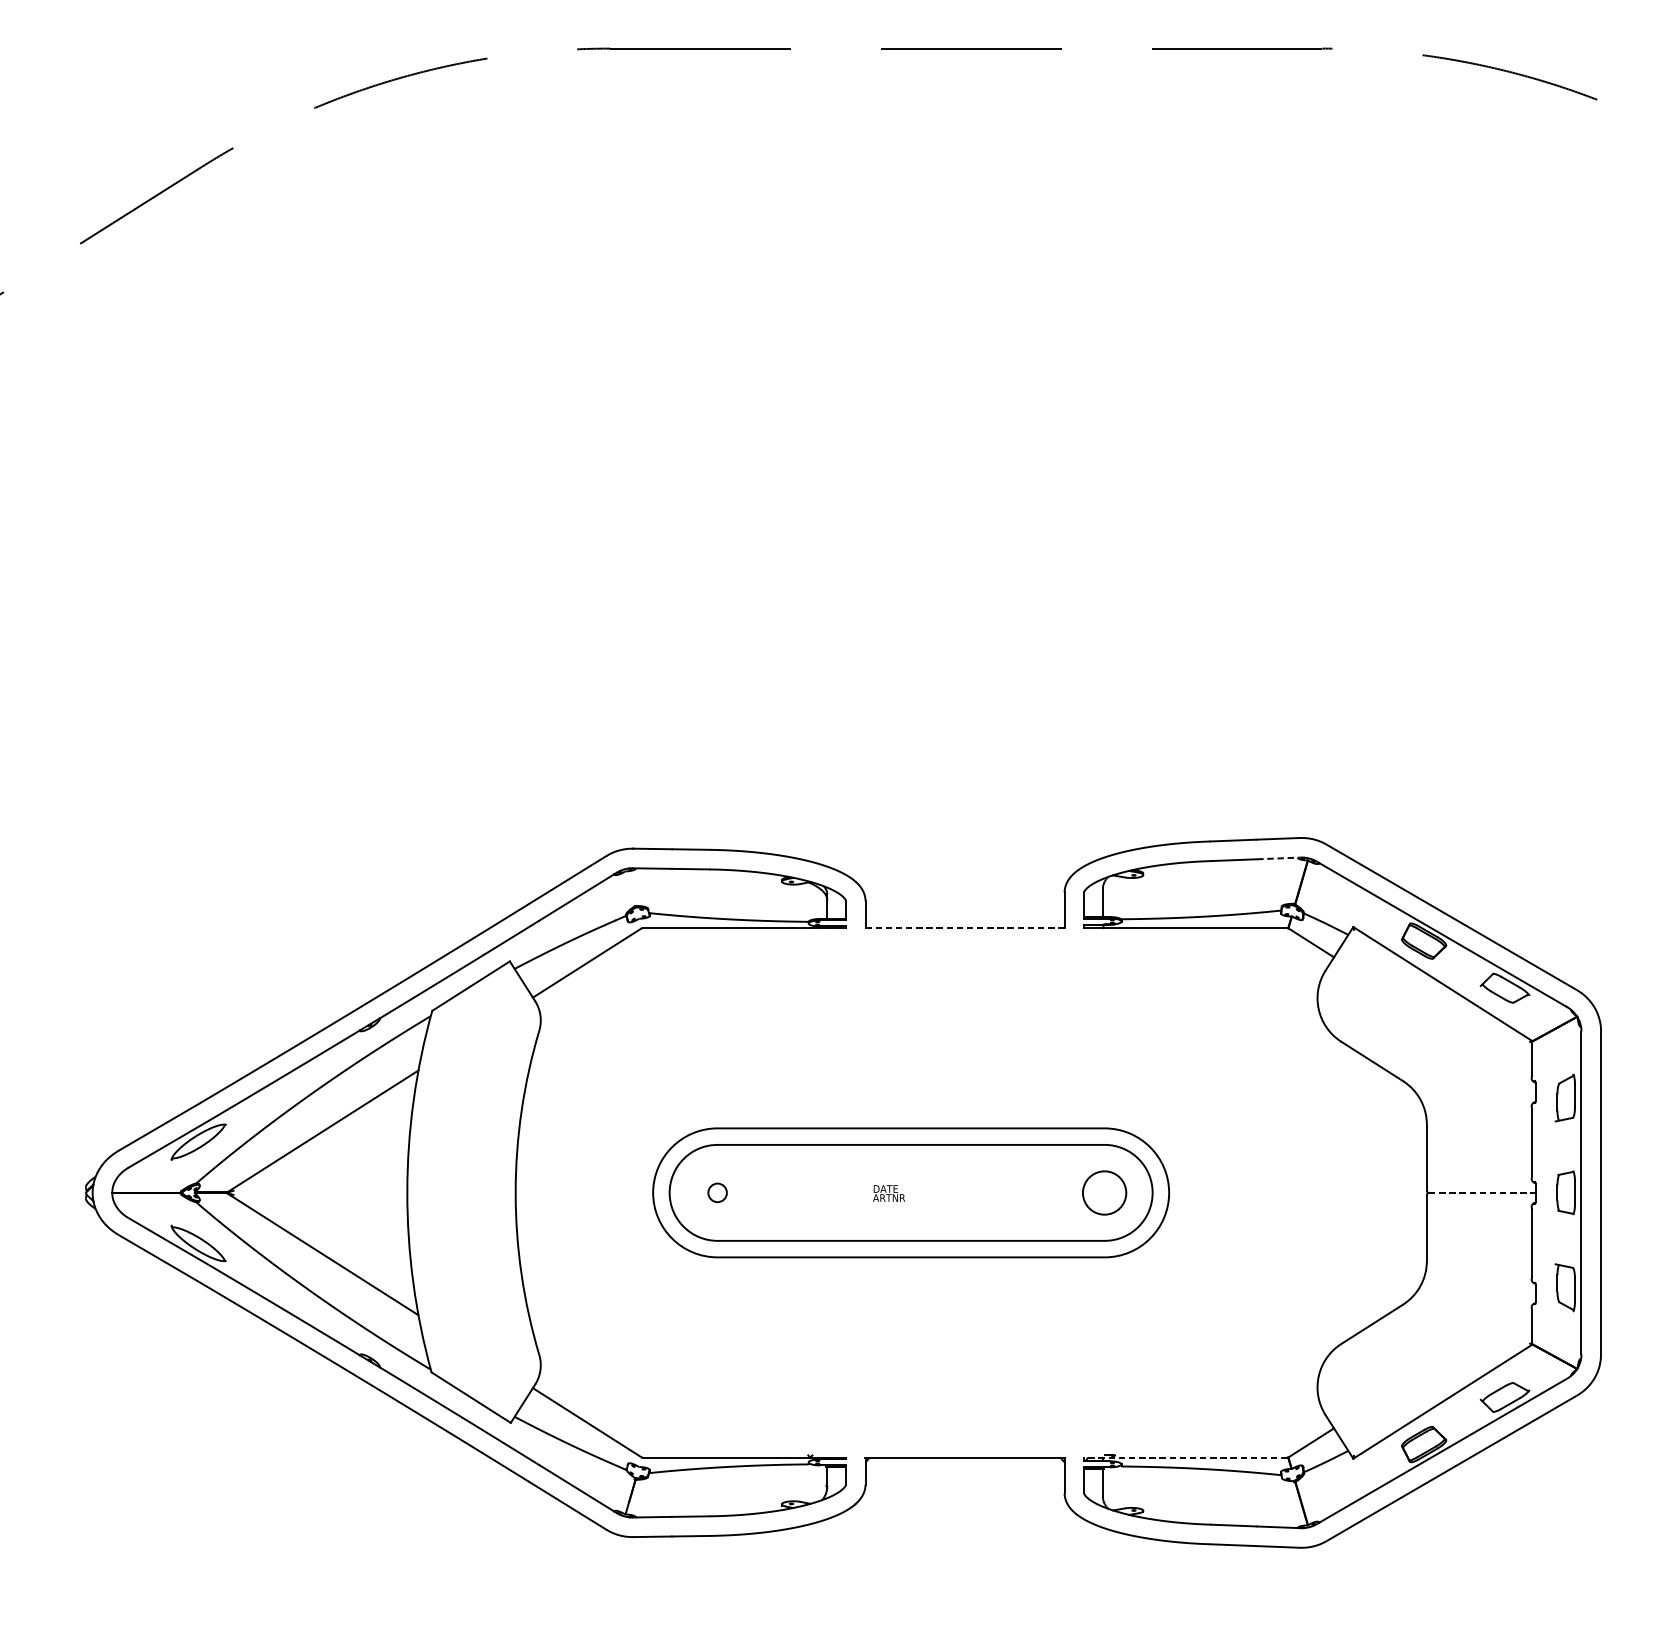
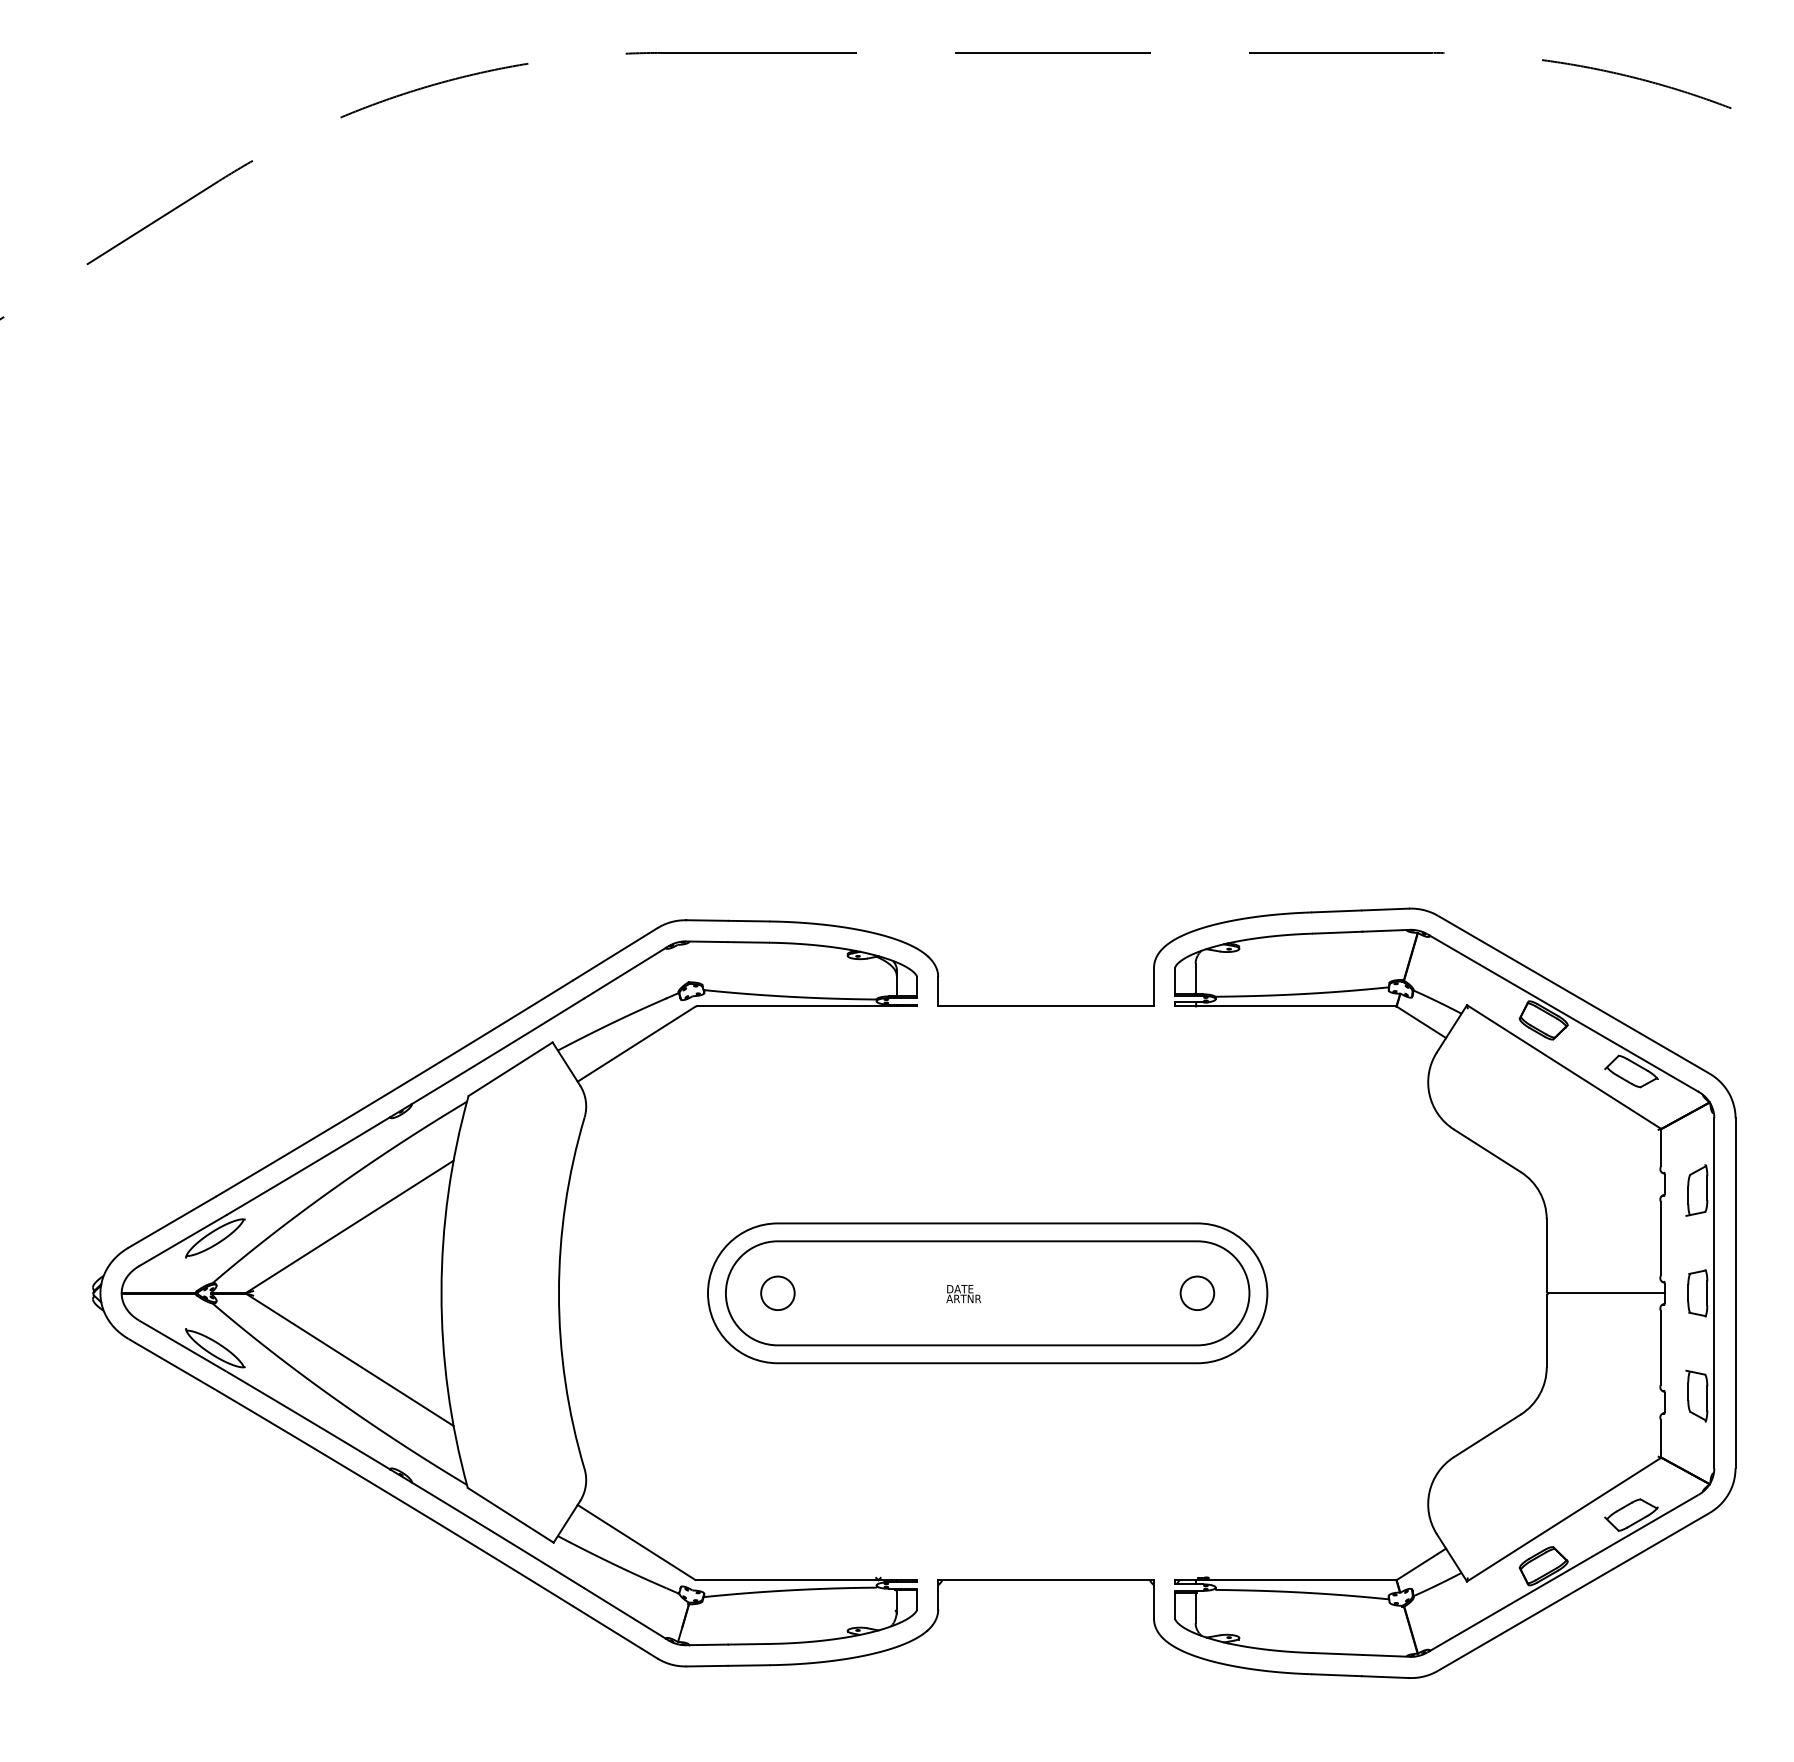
line: (1279, 858) -> (1386, 930), dashed -> solid
line: (965, 928) -> (1046, 1006), dashed -> solid
circle: (1104, 1192) -> (1197, 1292), size x0.71
circle: (717, 1193) -> (777, 1293), size x1.67
line: (1482, 1193) -> (1606, 1293), dashed -> solid
line: (1184, 1457) -> (1284, 1580), dashed -> solid

